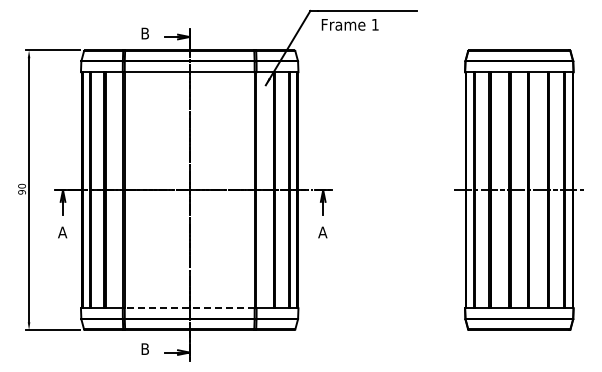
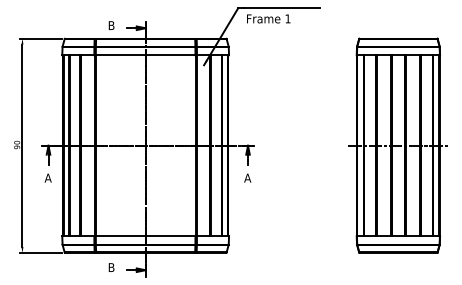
line: (189, 308) -> (145, 236), dashed -> solid

